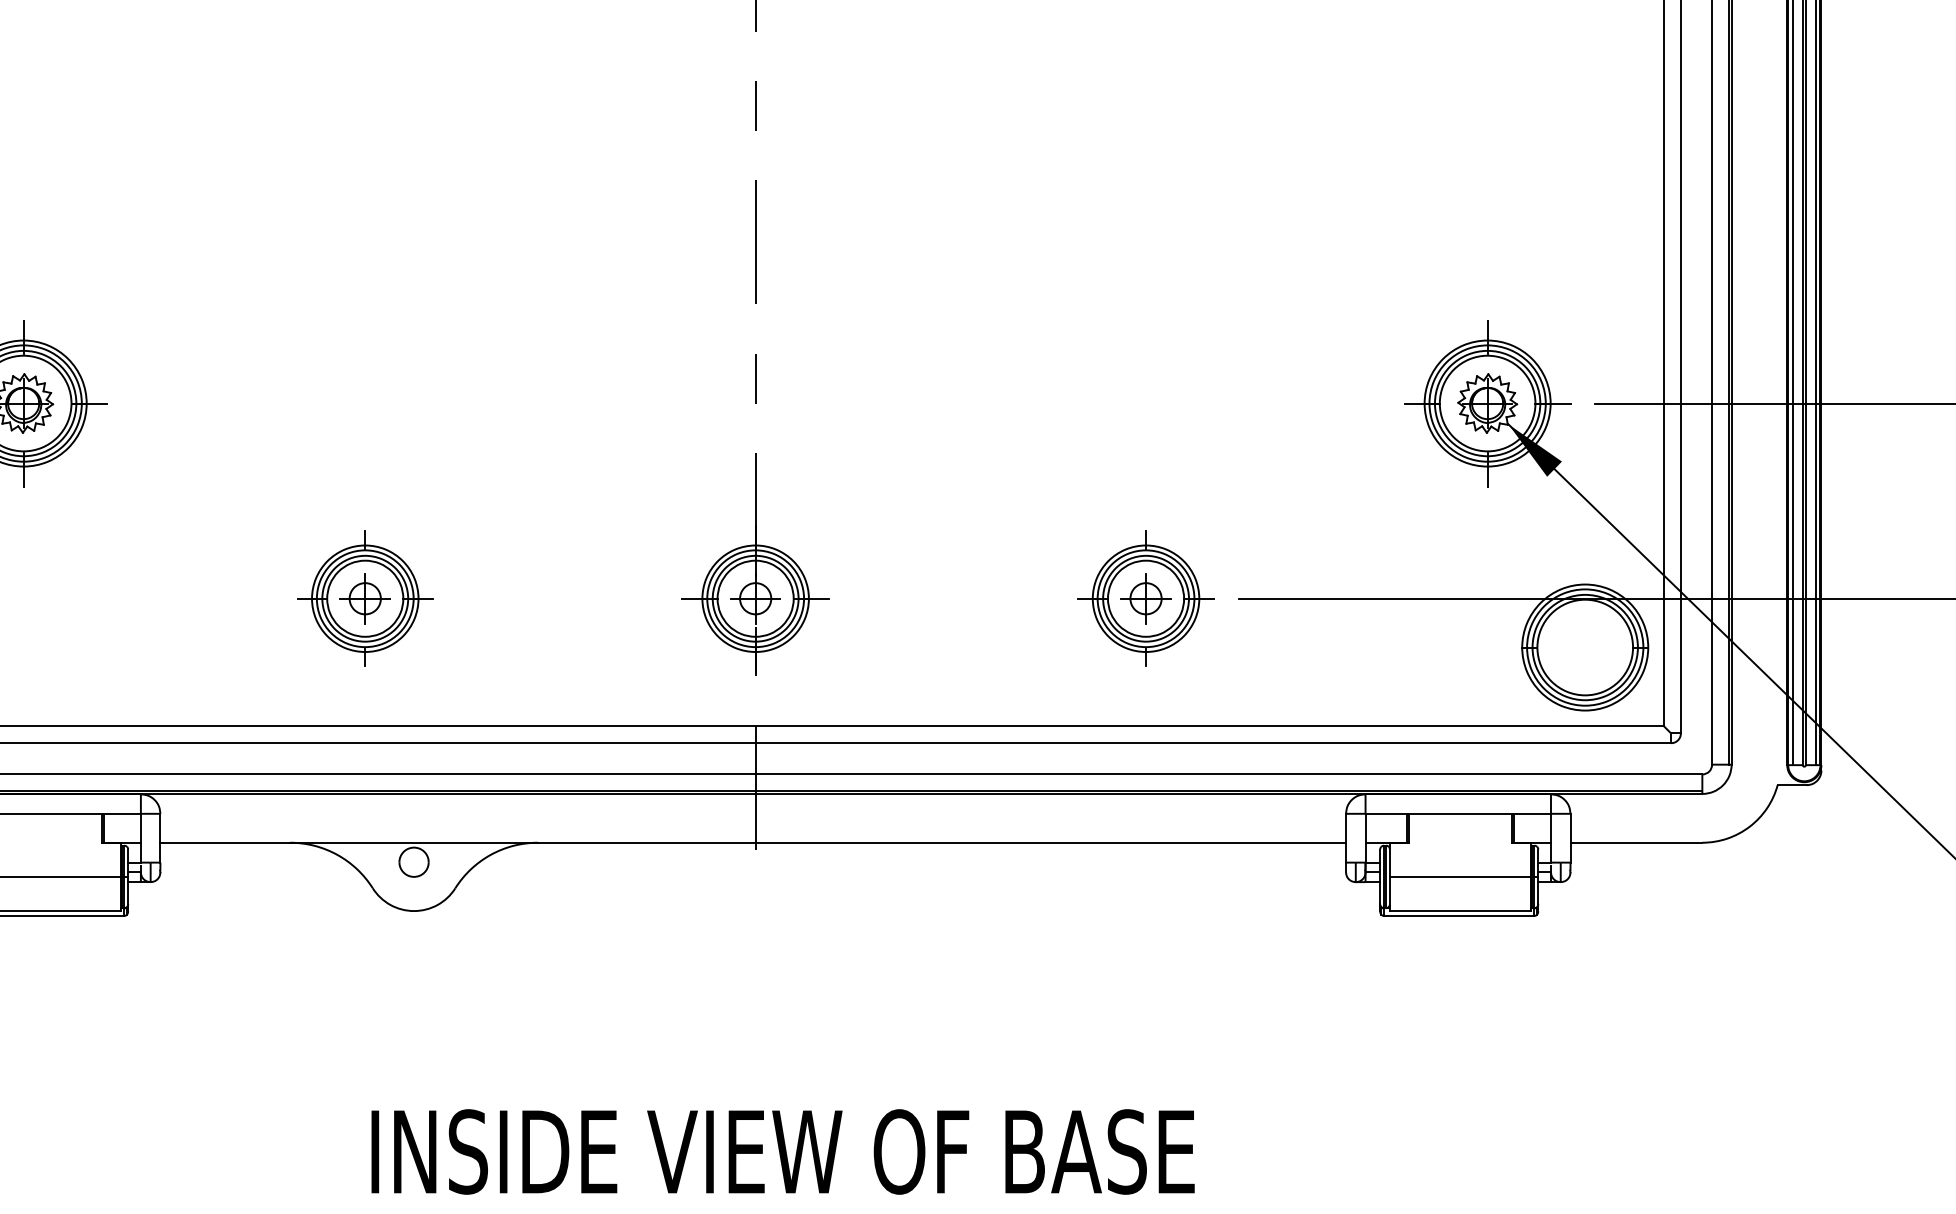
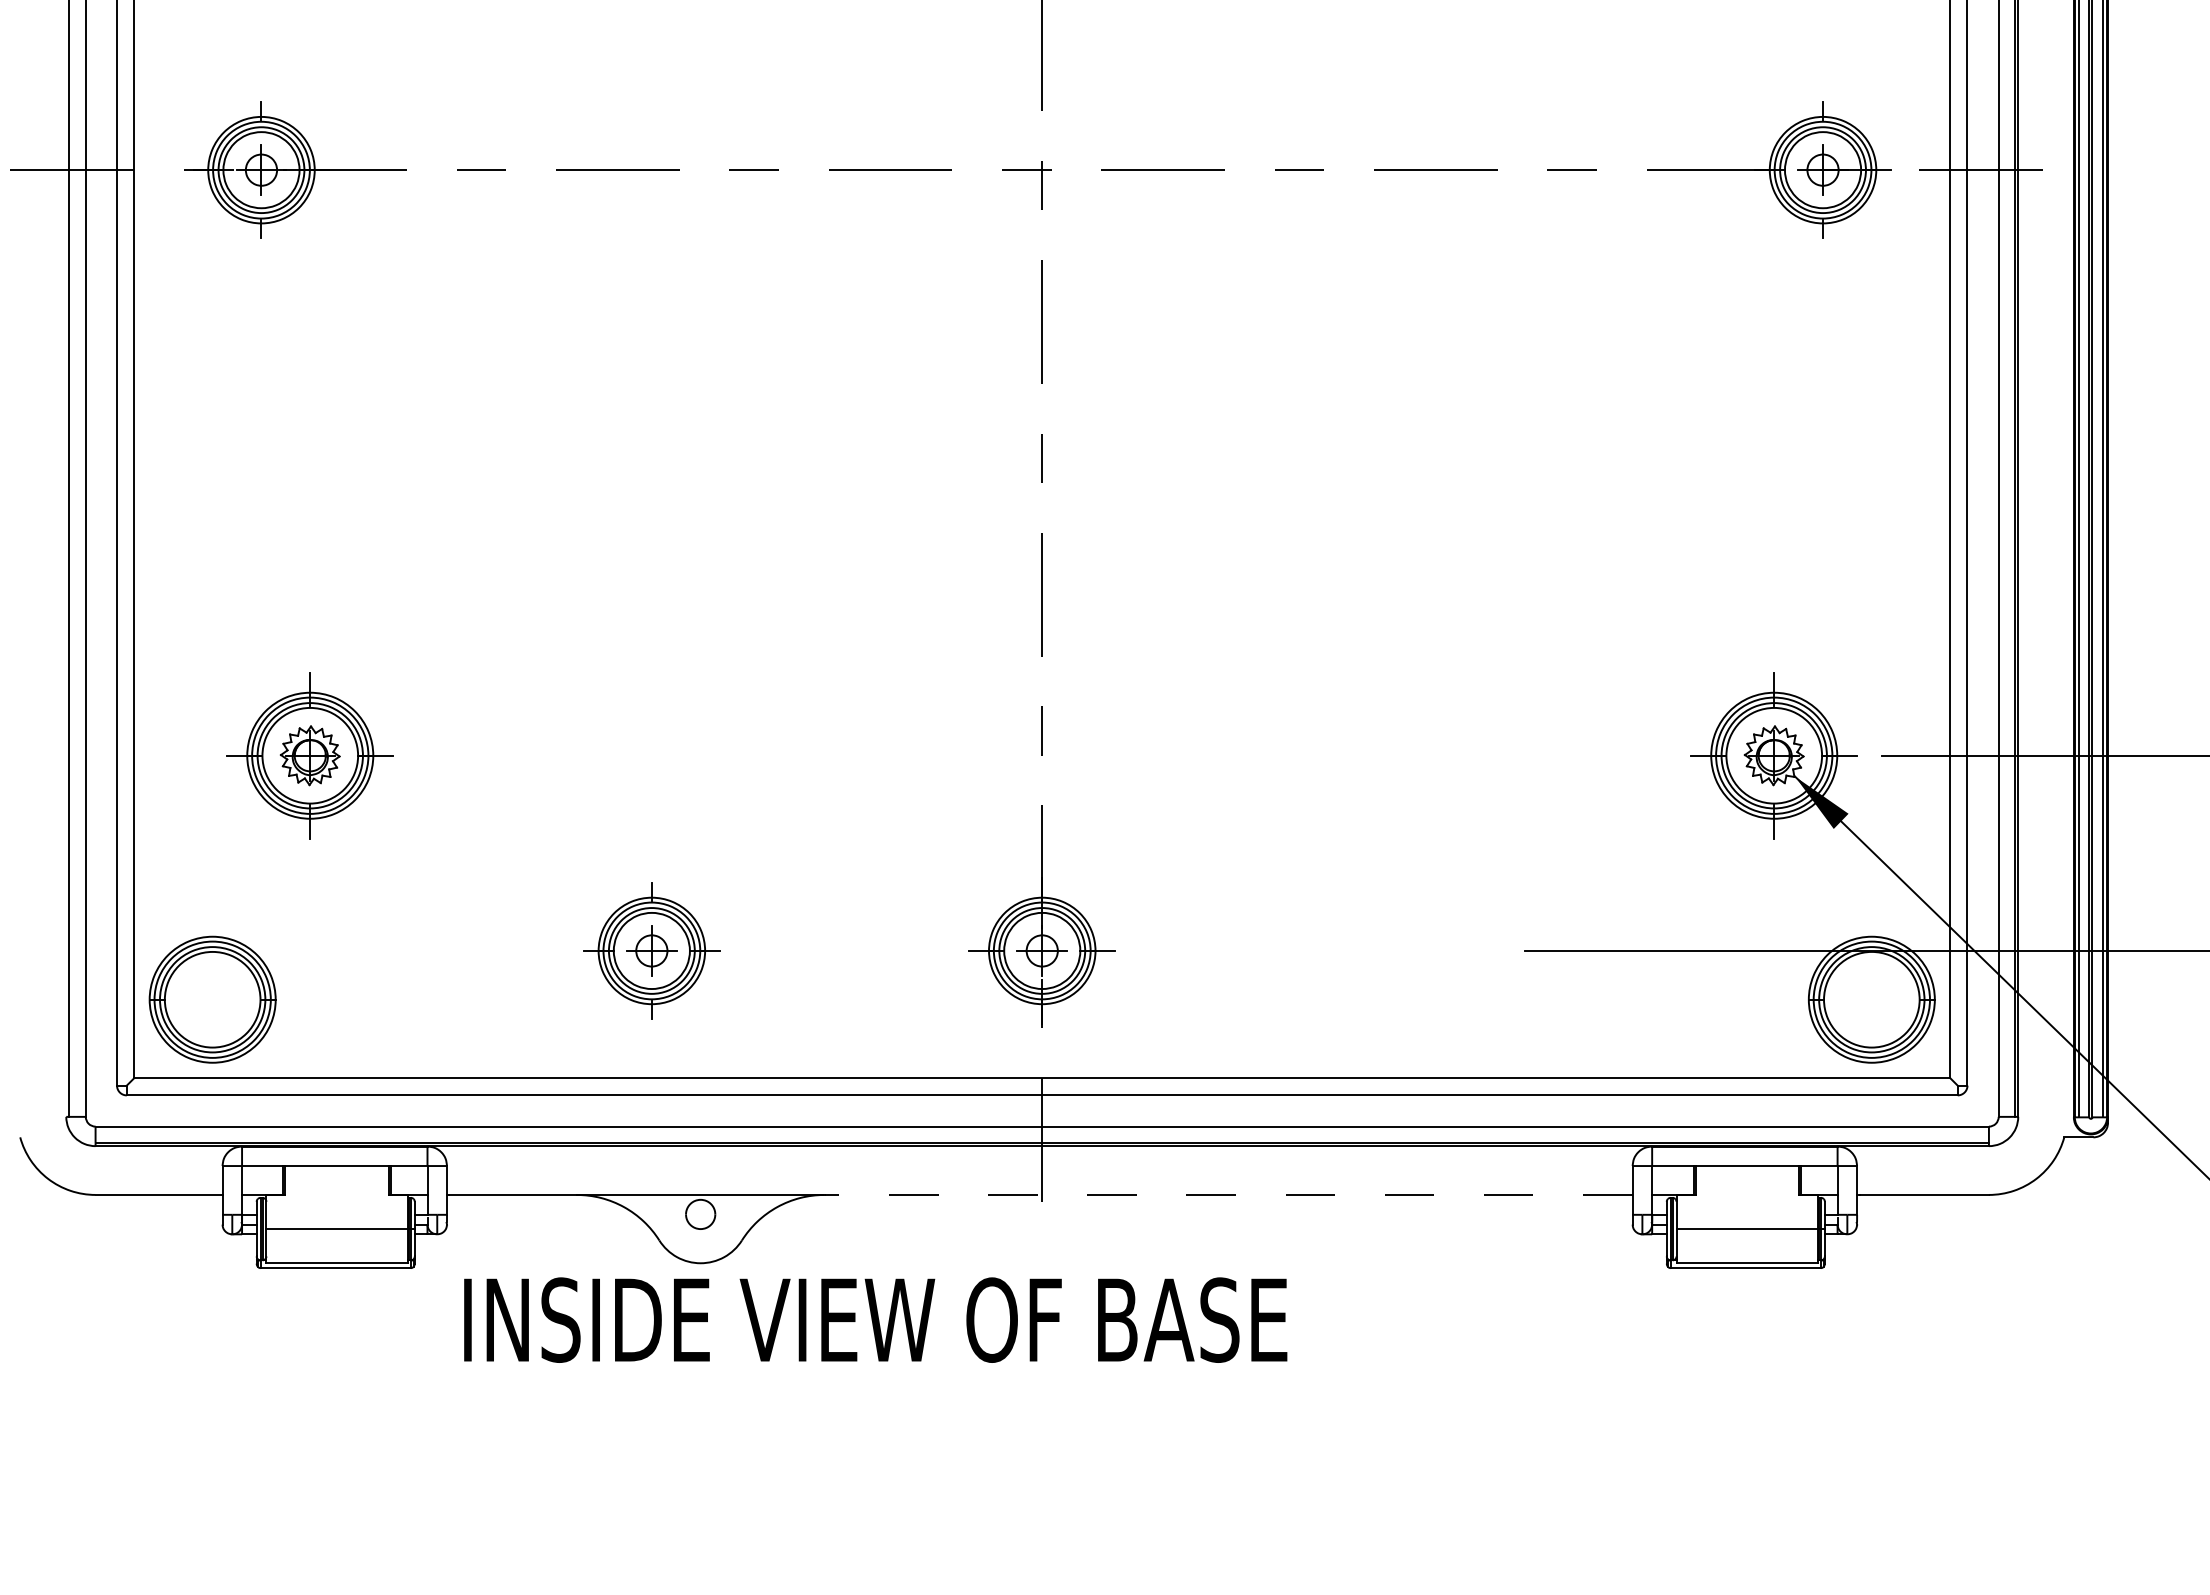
part: (1145, 598) -> (1432, 950), removed
line: (941, 842) -> (1228, 1194), solid -> dashed
text: (782, 1151) -> (875, 1319), moved

